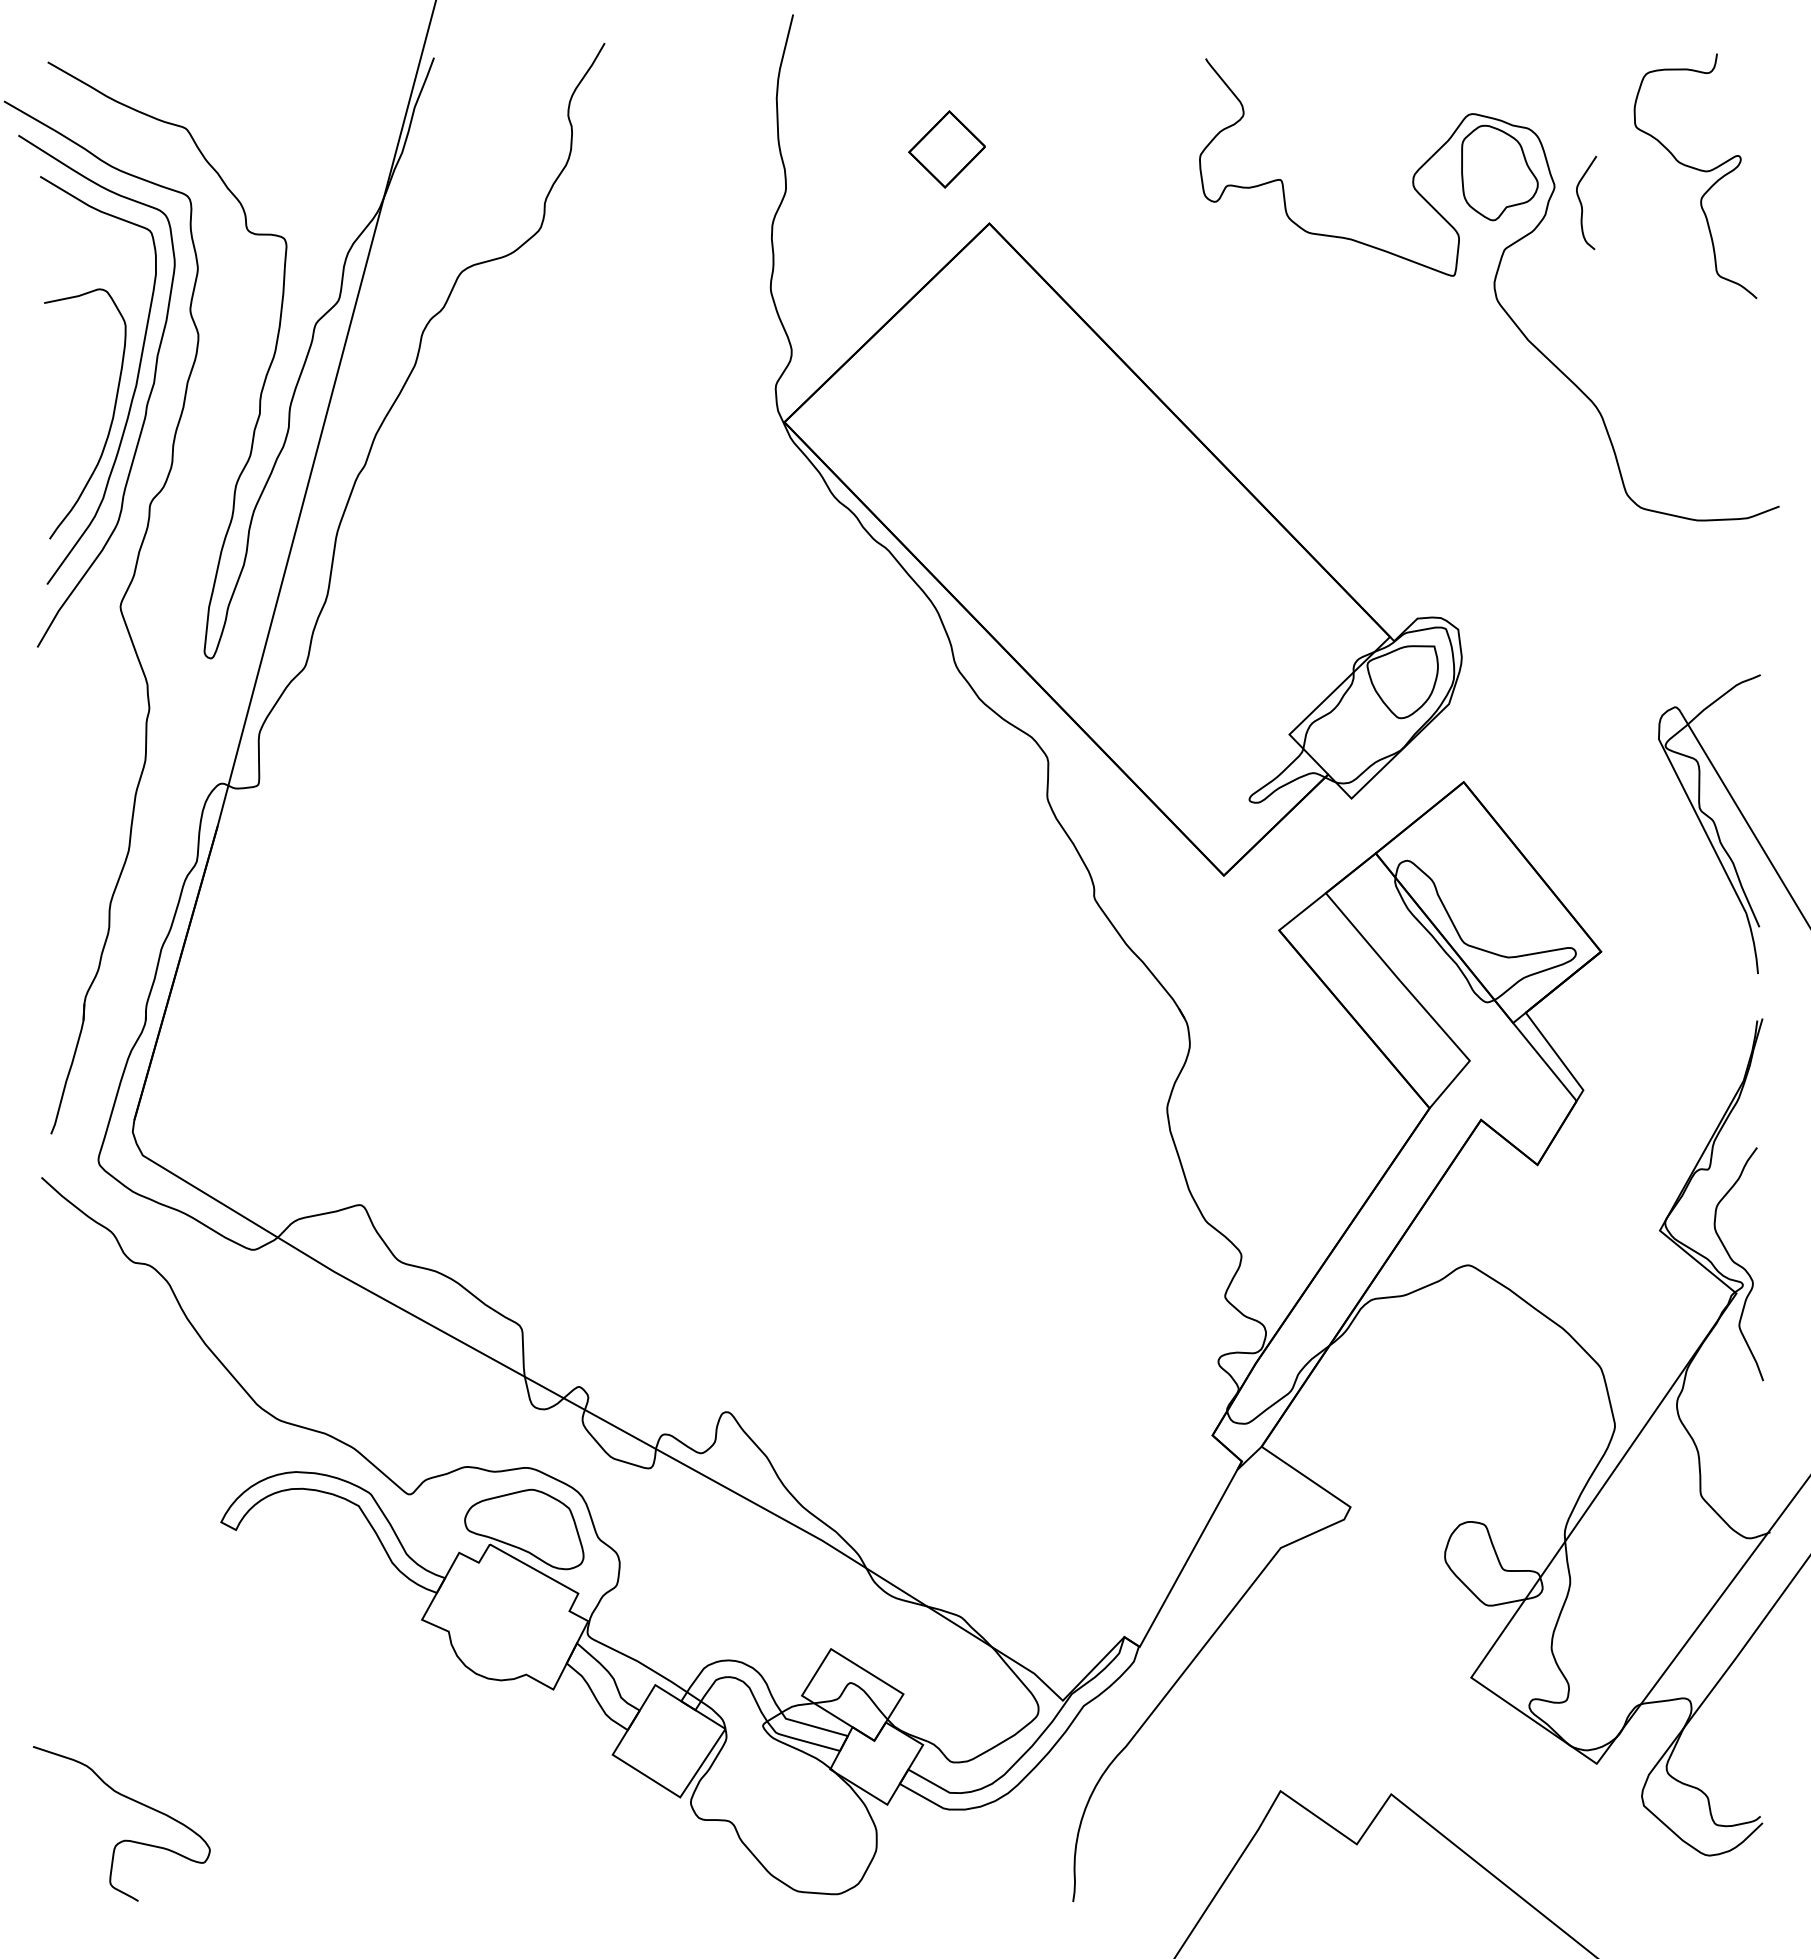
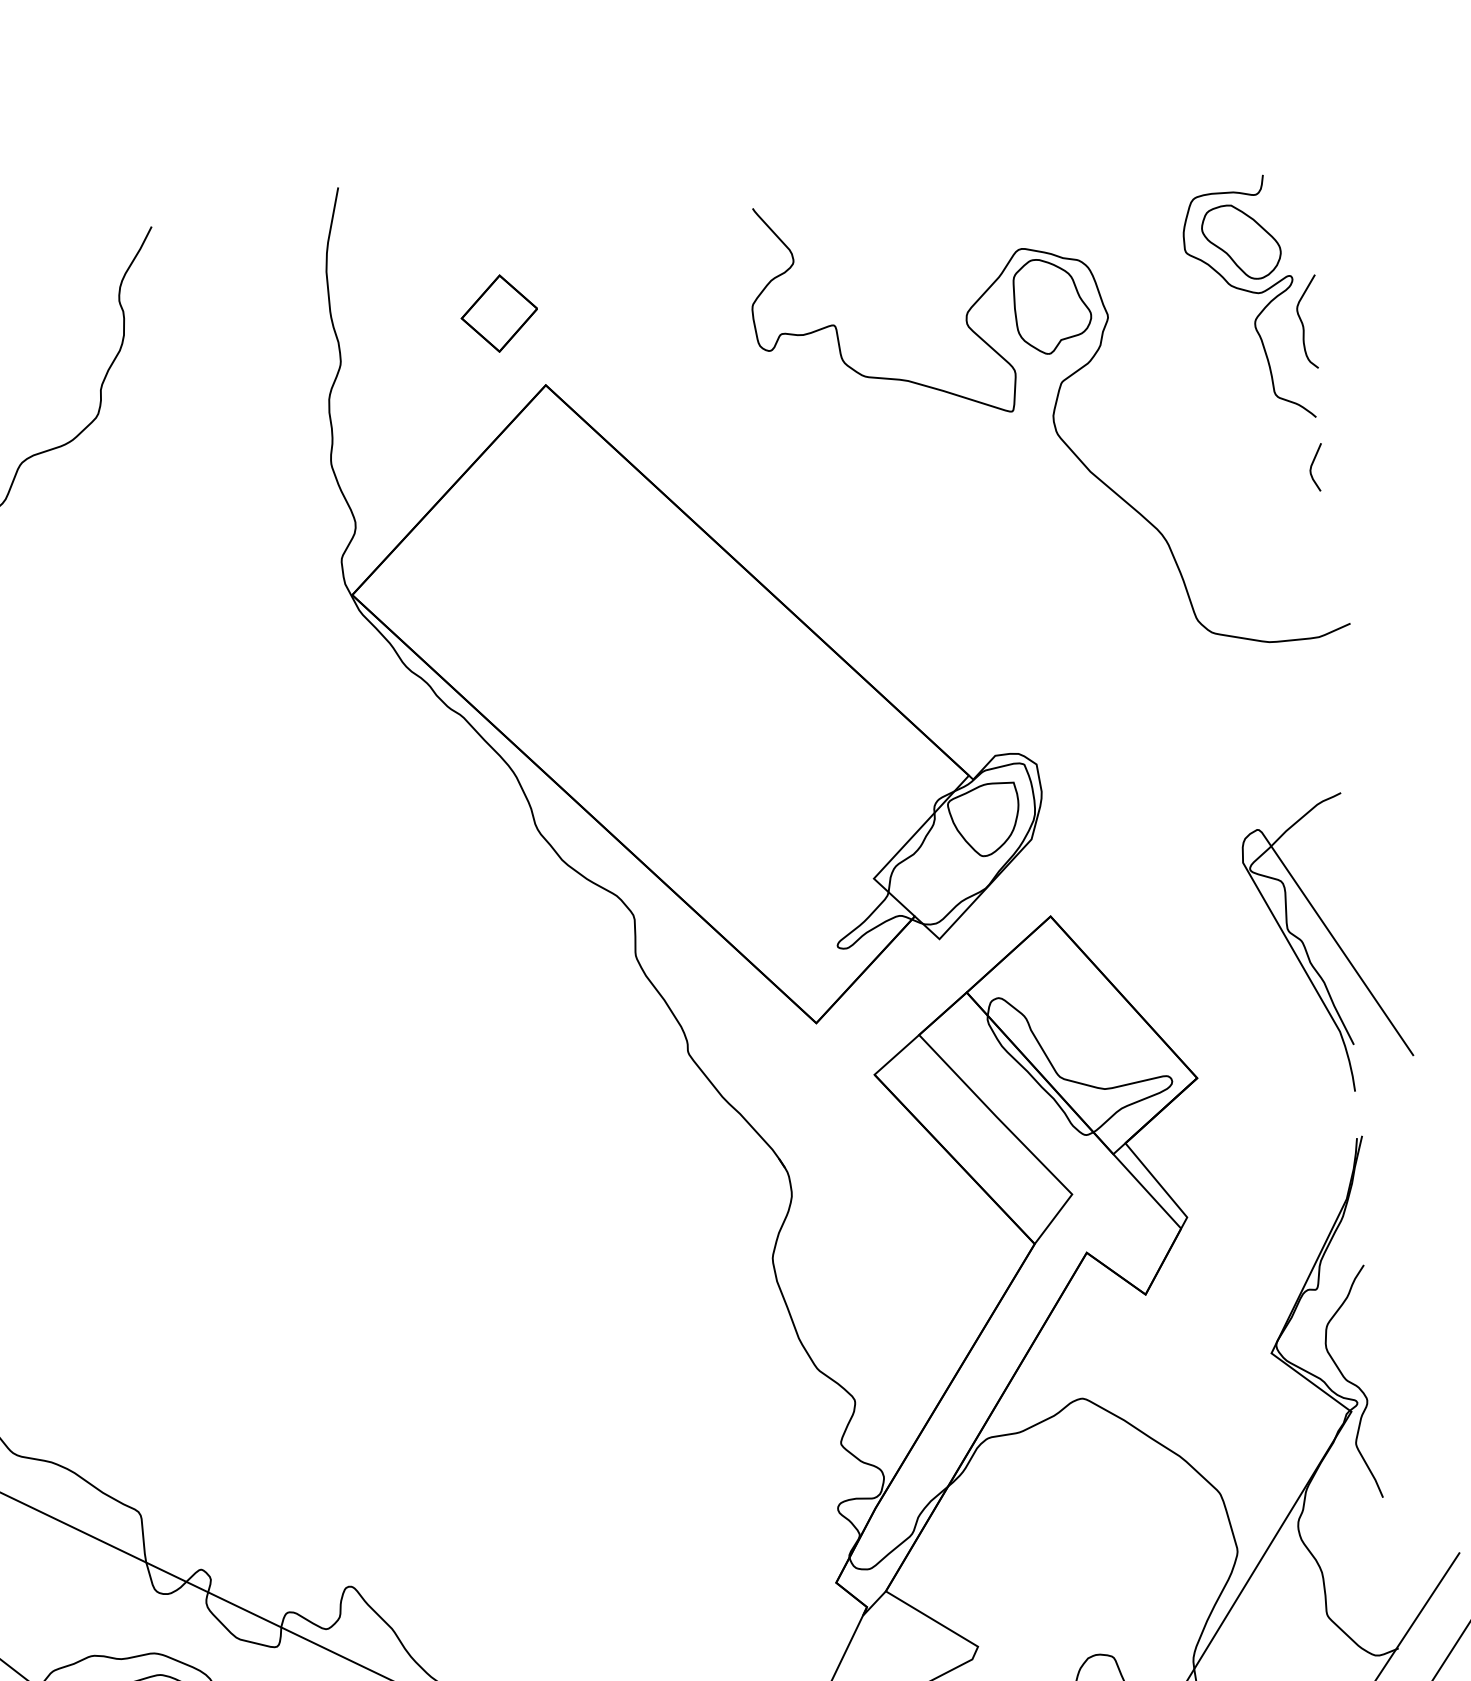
part: (1691, 119) -> (1240, 242), added
curve: (1582, 204) -> (1303, 323), moved
curve: (1750, 346) -> (1312, 465), added

